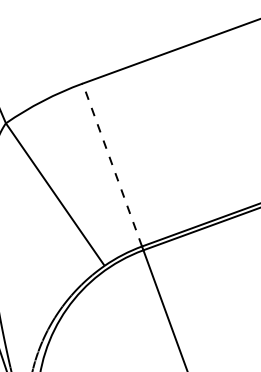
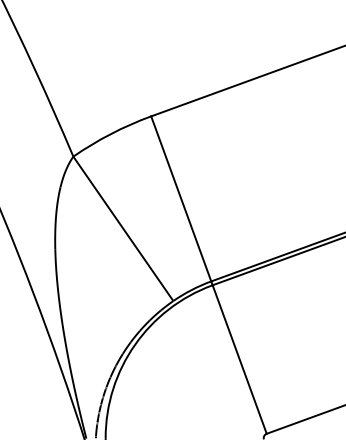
line: (112, 164) -> (181, 198), dashed -> solid

